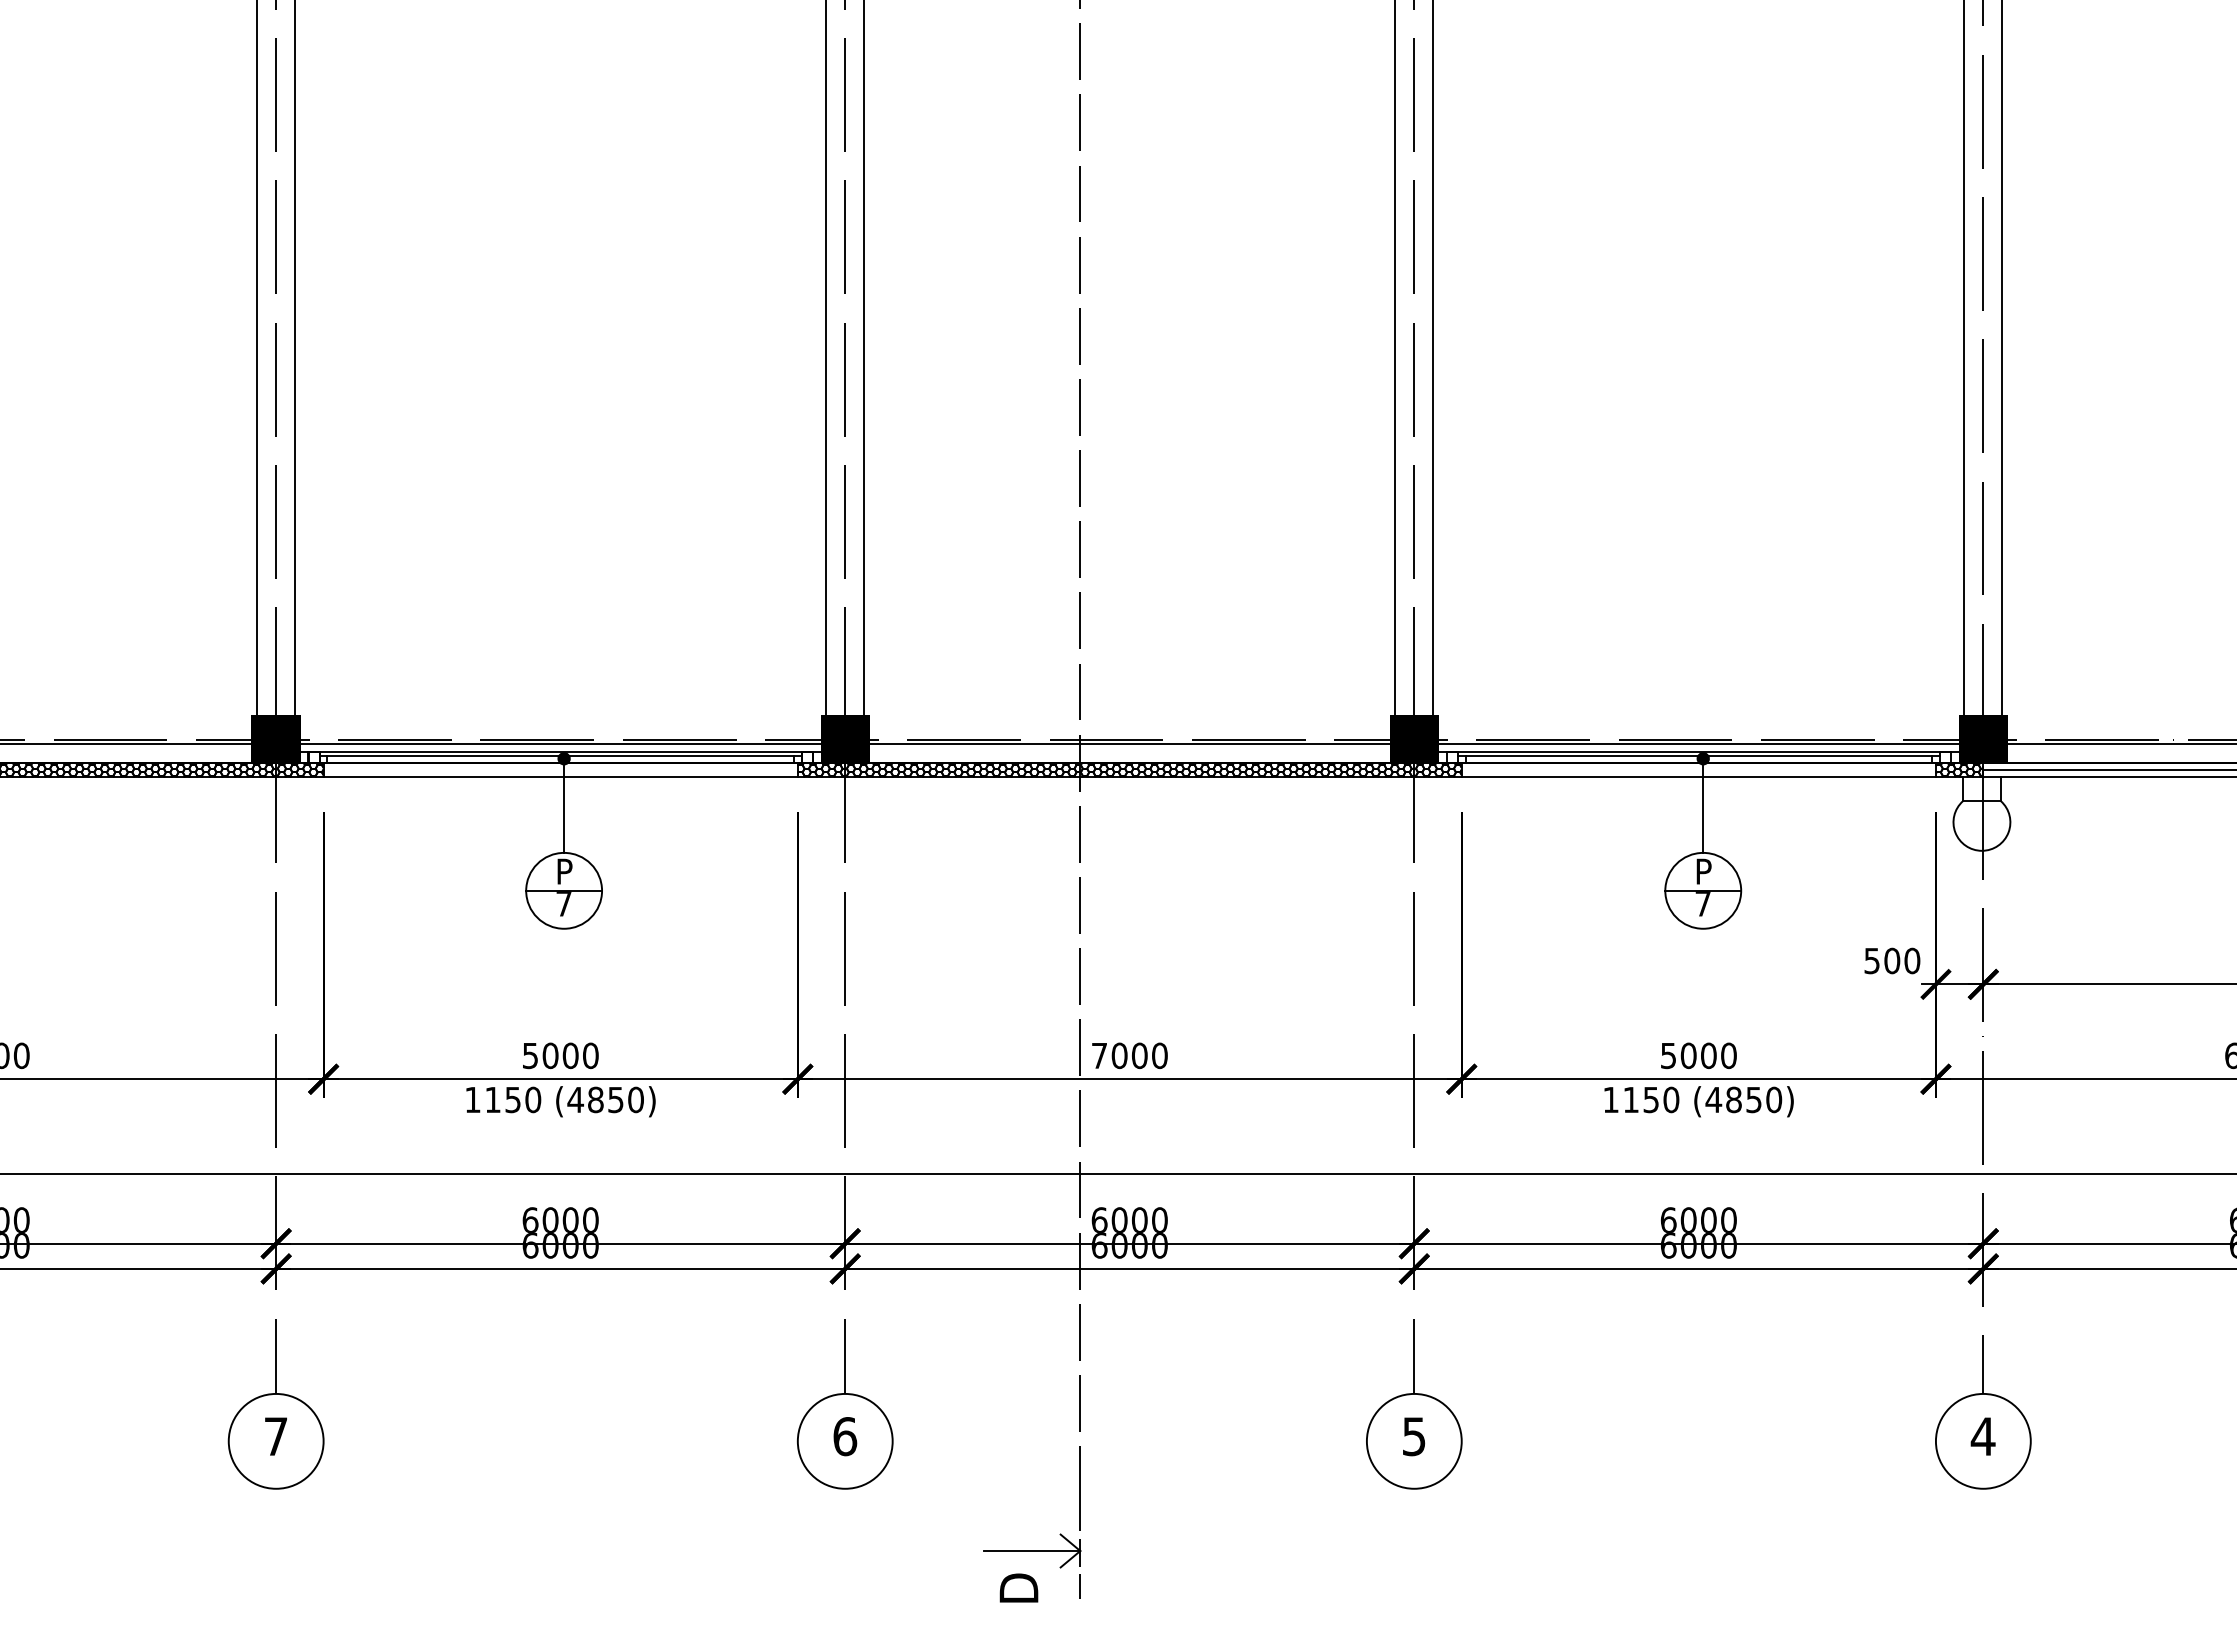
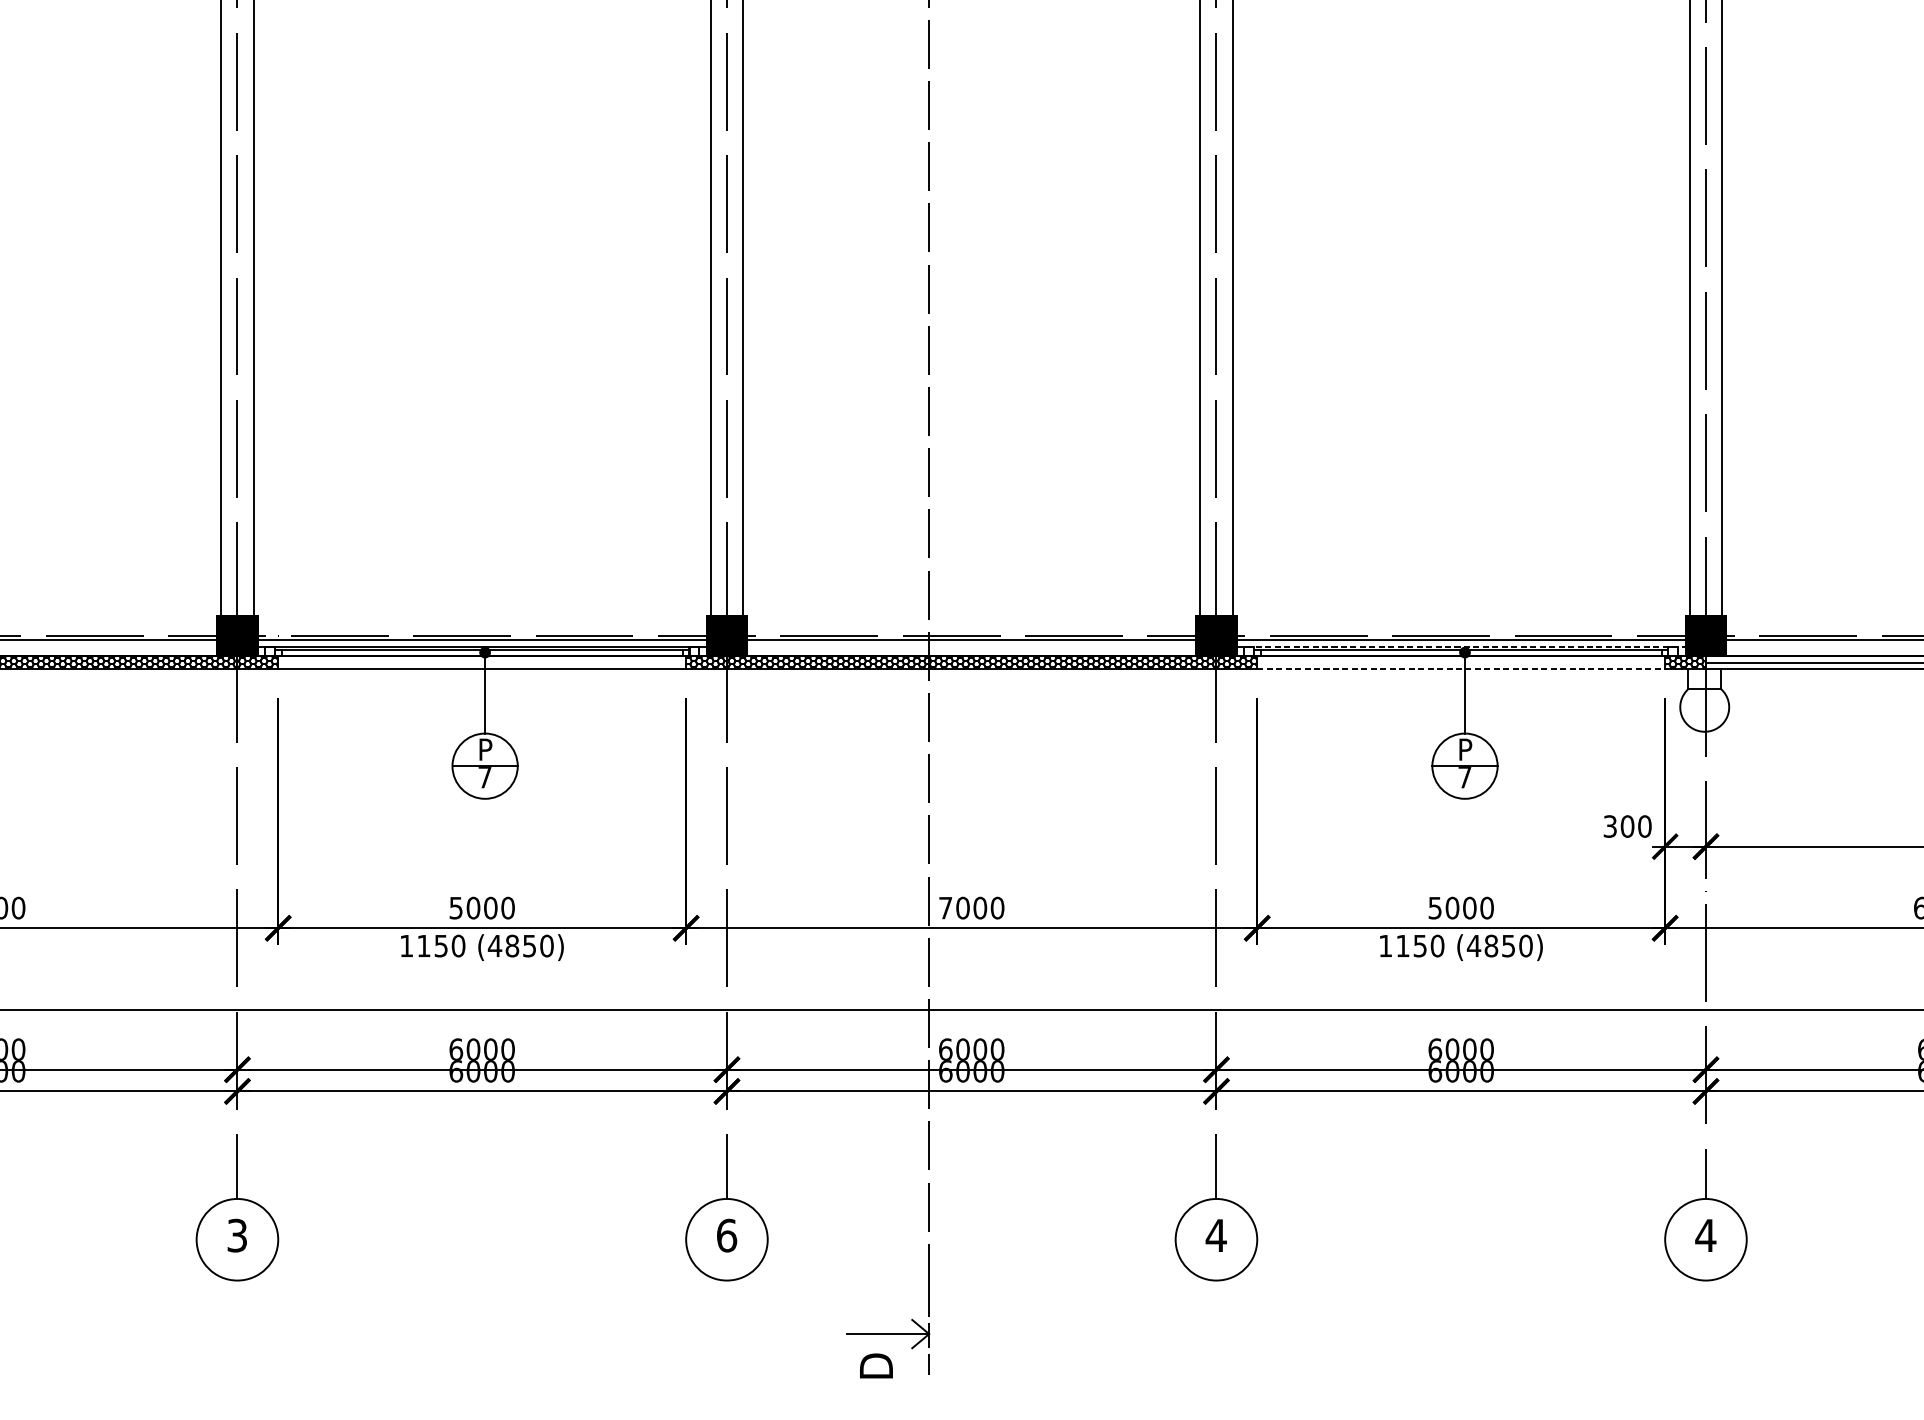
line: (1698, 751) -> (1460, 646), solid -> dashed
line: (1699, 777) -> (1461, 668), solid -> dashed
text: (1872, 960) -> (1610, 826), 500 -> 300
text: (275, 1436) -> (236, 1235), 7 -> 3
text: (1413, 1436) -> (1215, 1235), 5 -> 4

